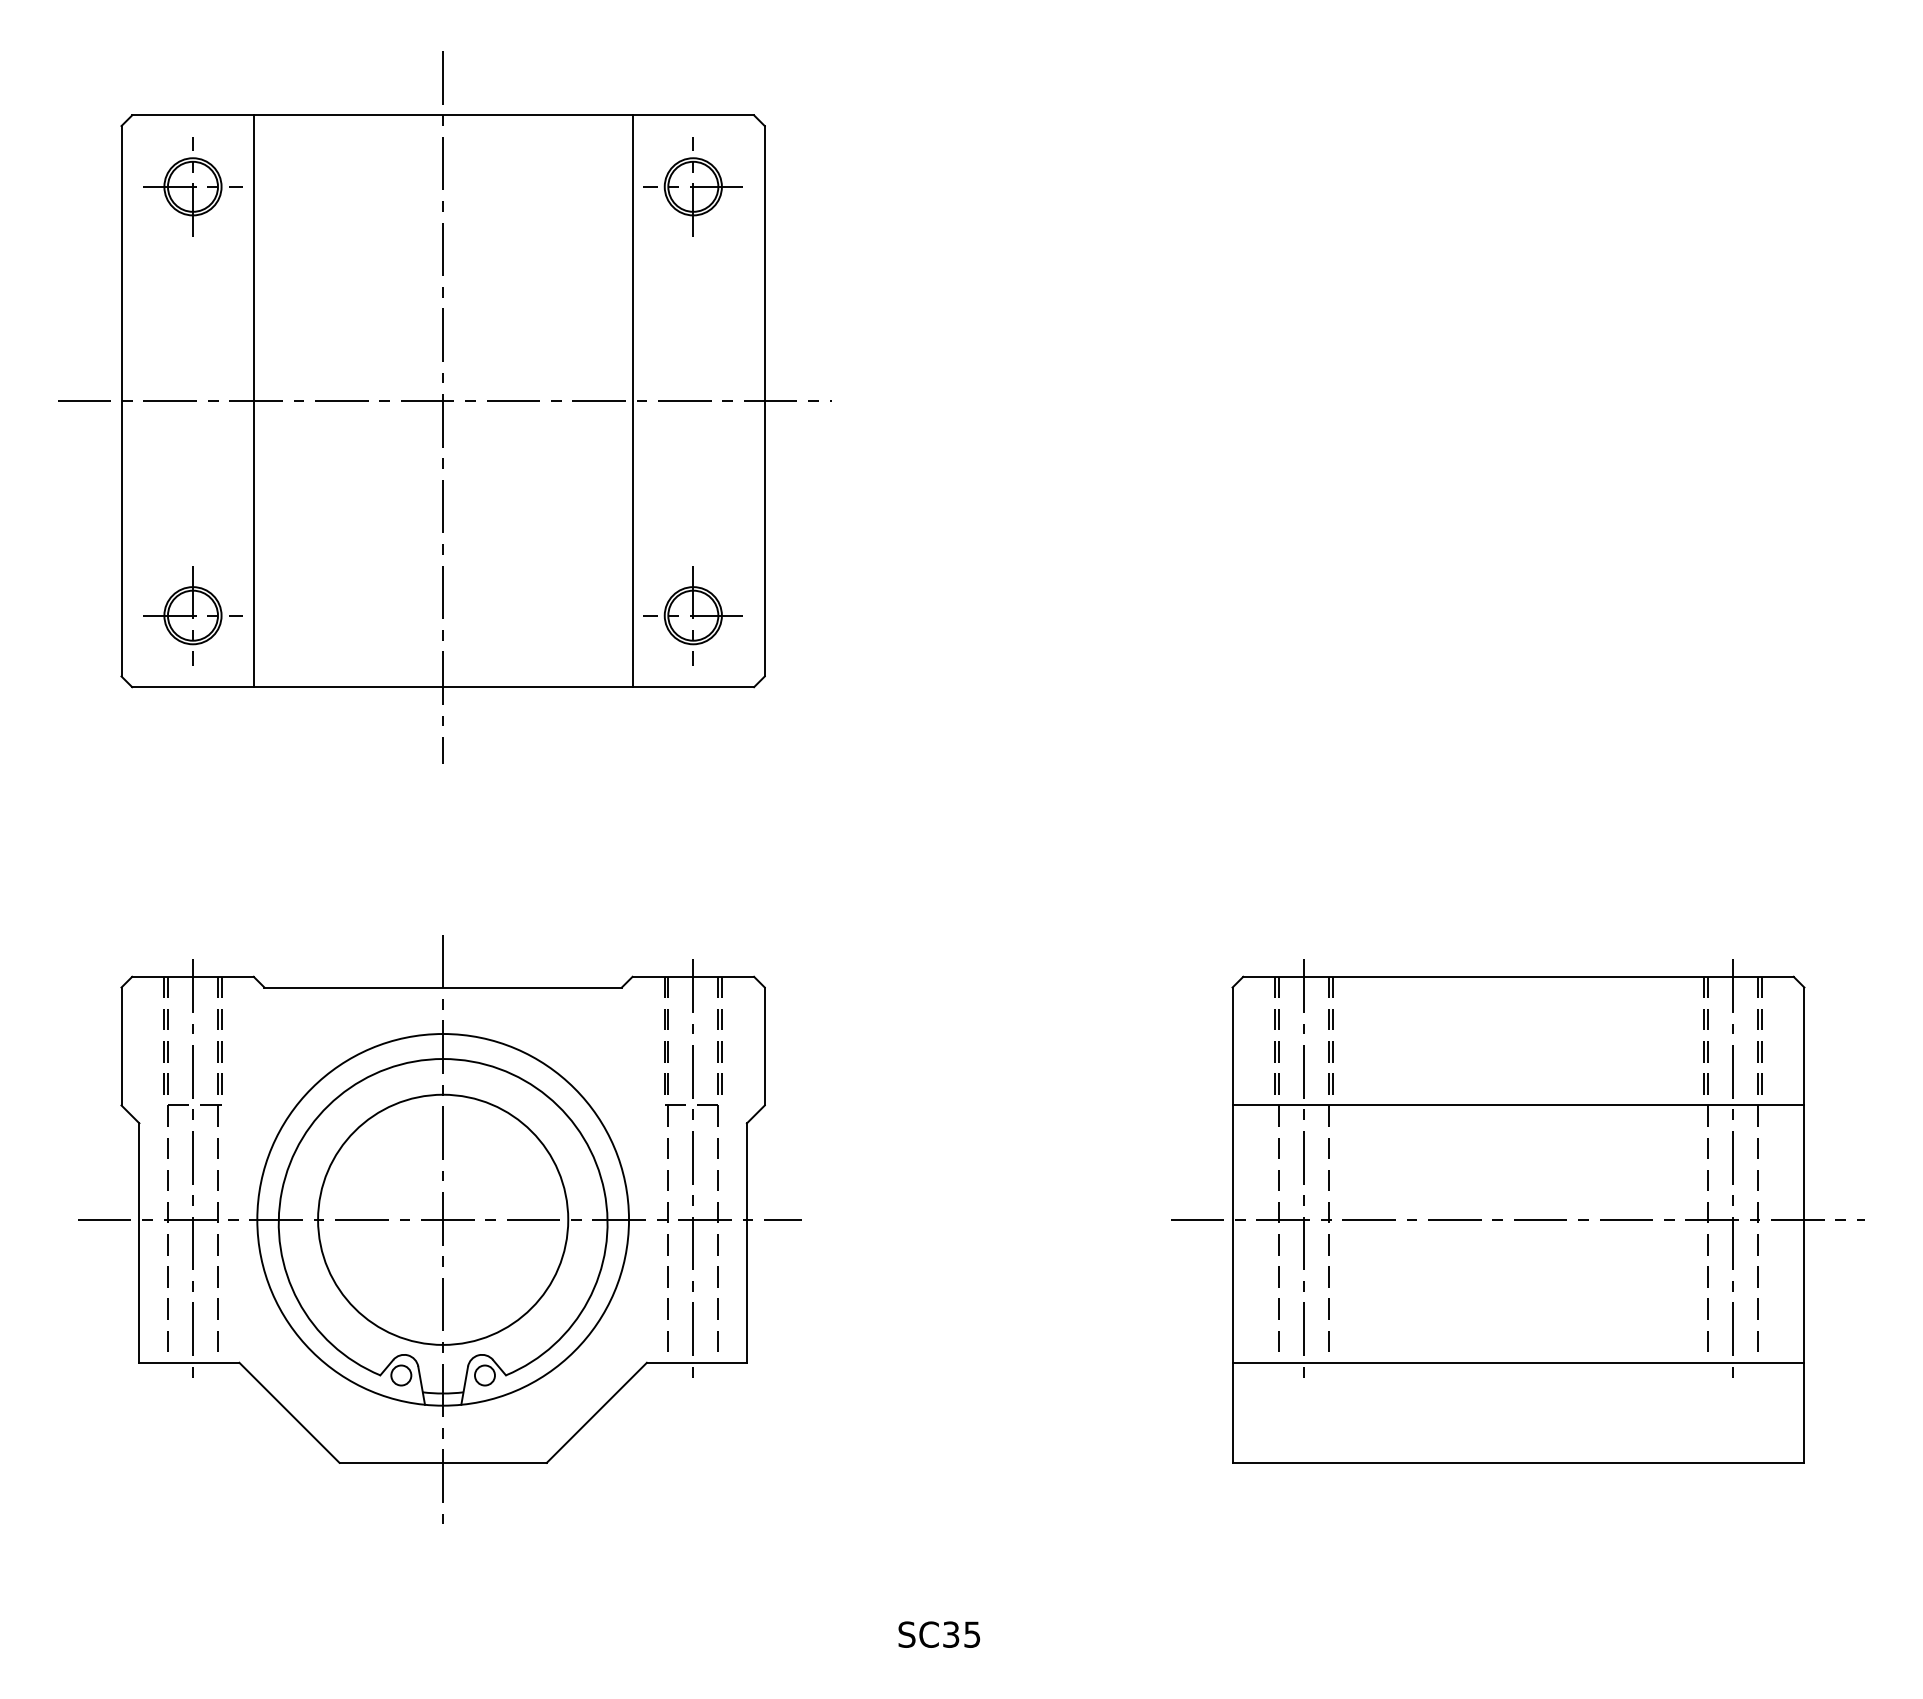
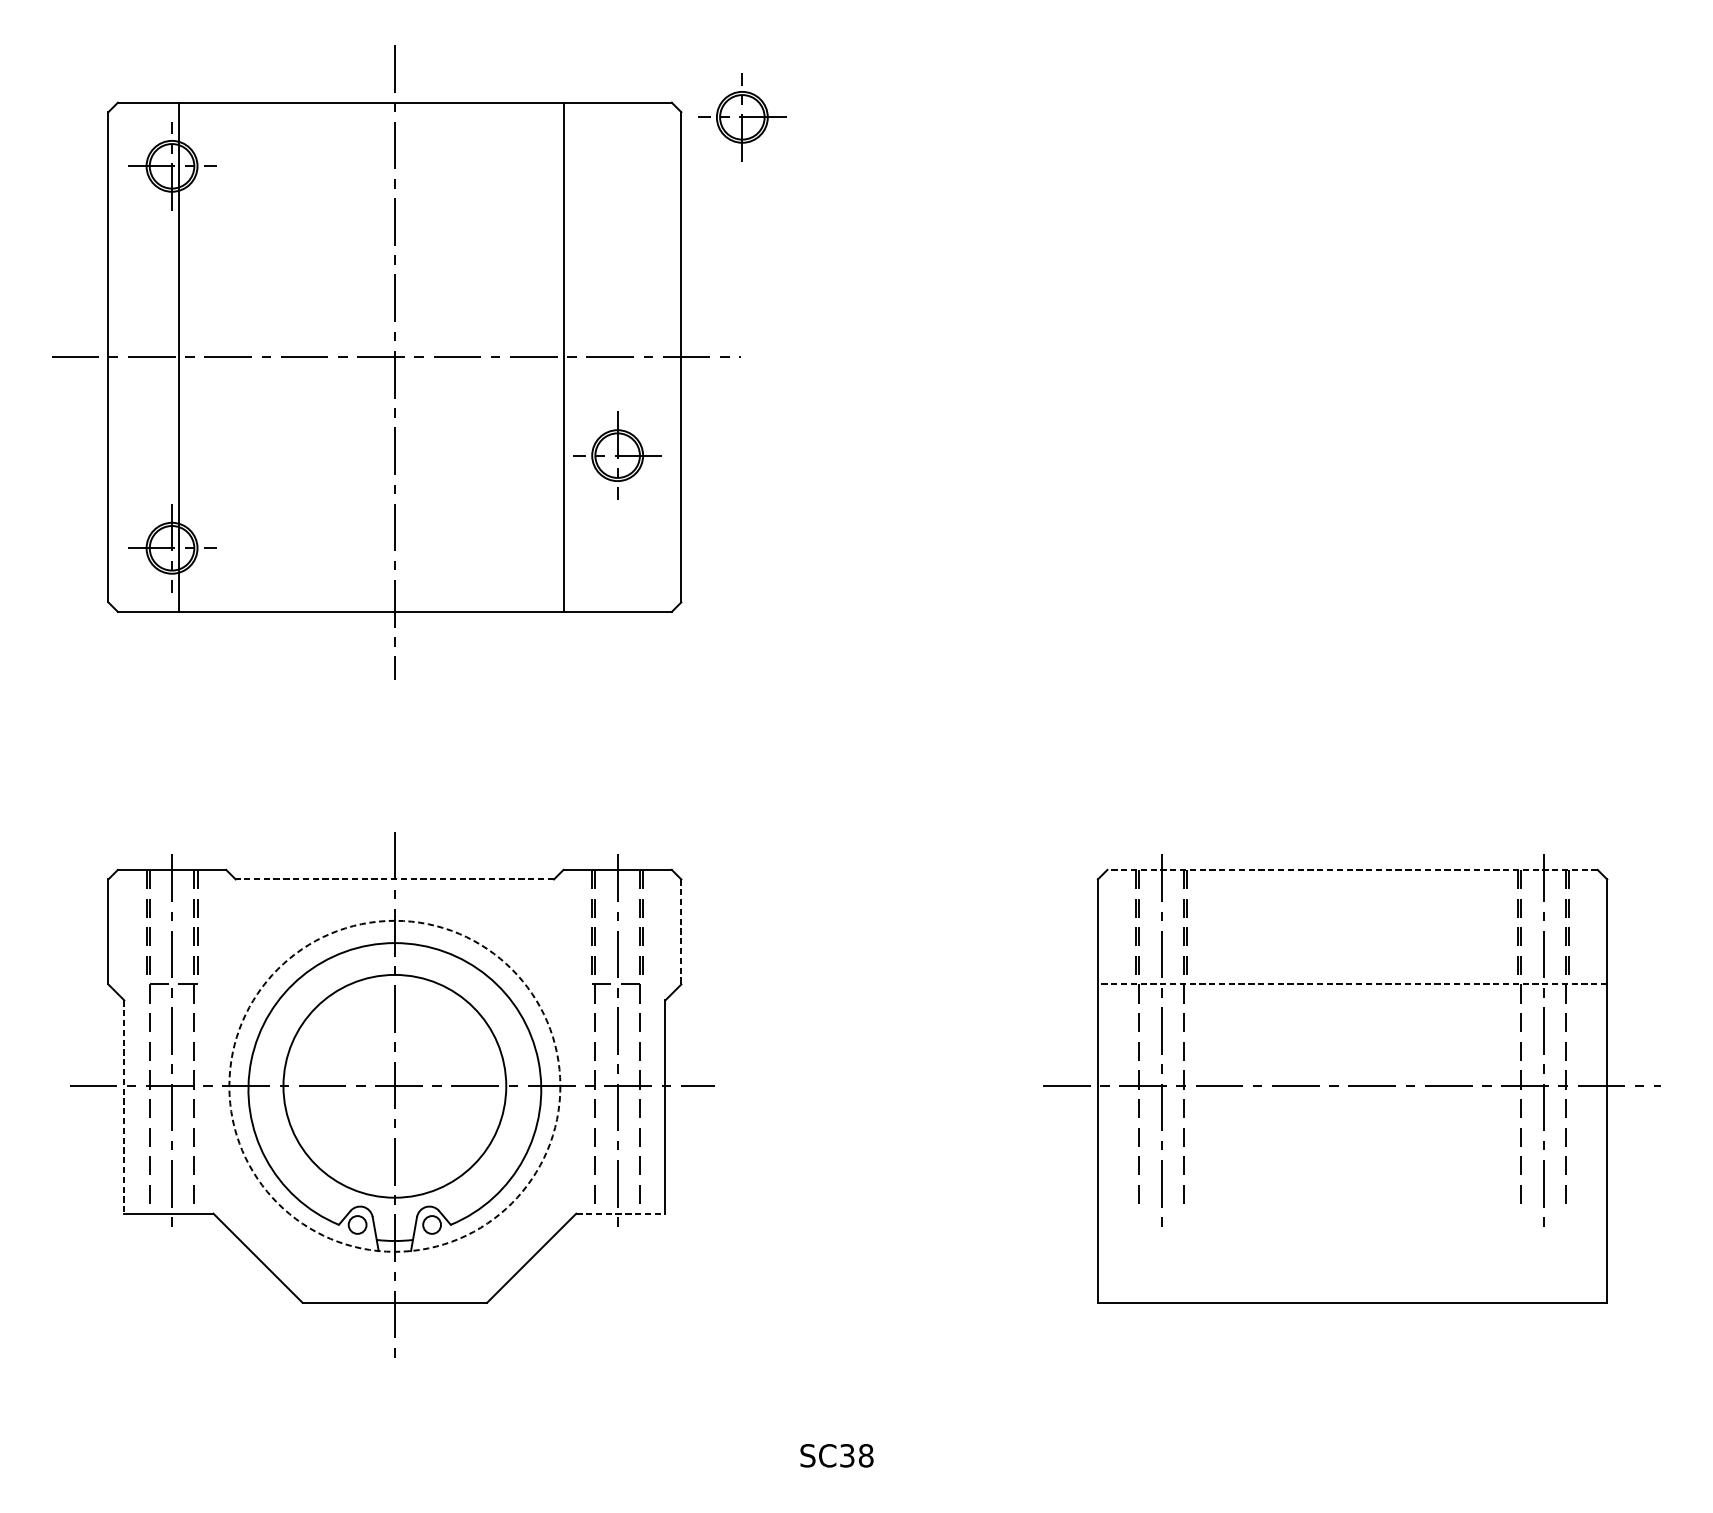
part: (692, 186) -> (741, 117), moved
line: (253, 401) -> (178, 357), moved
part: (692, 615) -> (616, 455), moved
line: (1517, 976) -> (1351, 869), solid -> dashed
line: (443, 987) -> (395, 879), solid -> dashed
line: (764, 1046) -> (681, 931), solid -> dashed
line: (1518, 1105) -> (1352, 984), solid -> dashed
circle: (443, 1219) -> (395, 1086), solid -> dashed
line: (139, 1243) -> (124, 1107), solid -> dashed
line: (697, 1362) -> (621, 1213), solid -> dashed
line: (1518, 1362) -> (1352, 1213), removed
text: (972, 1634) -> (866, 1455), SC35 -> SC38

